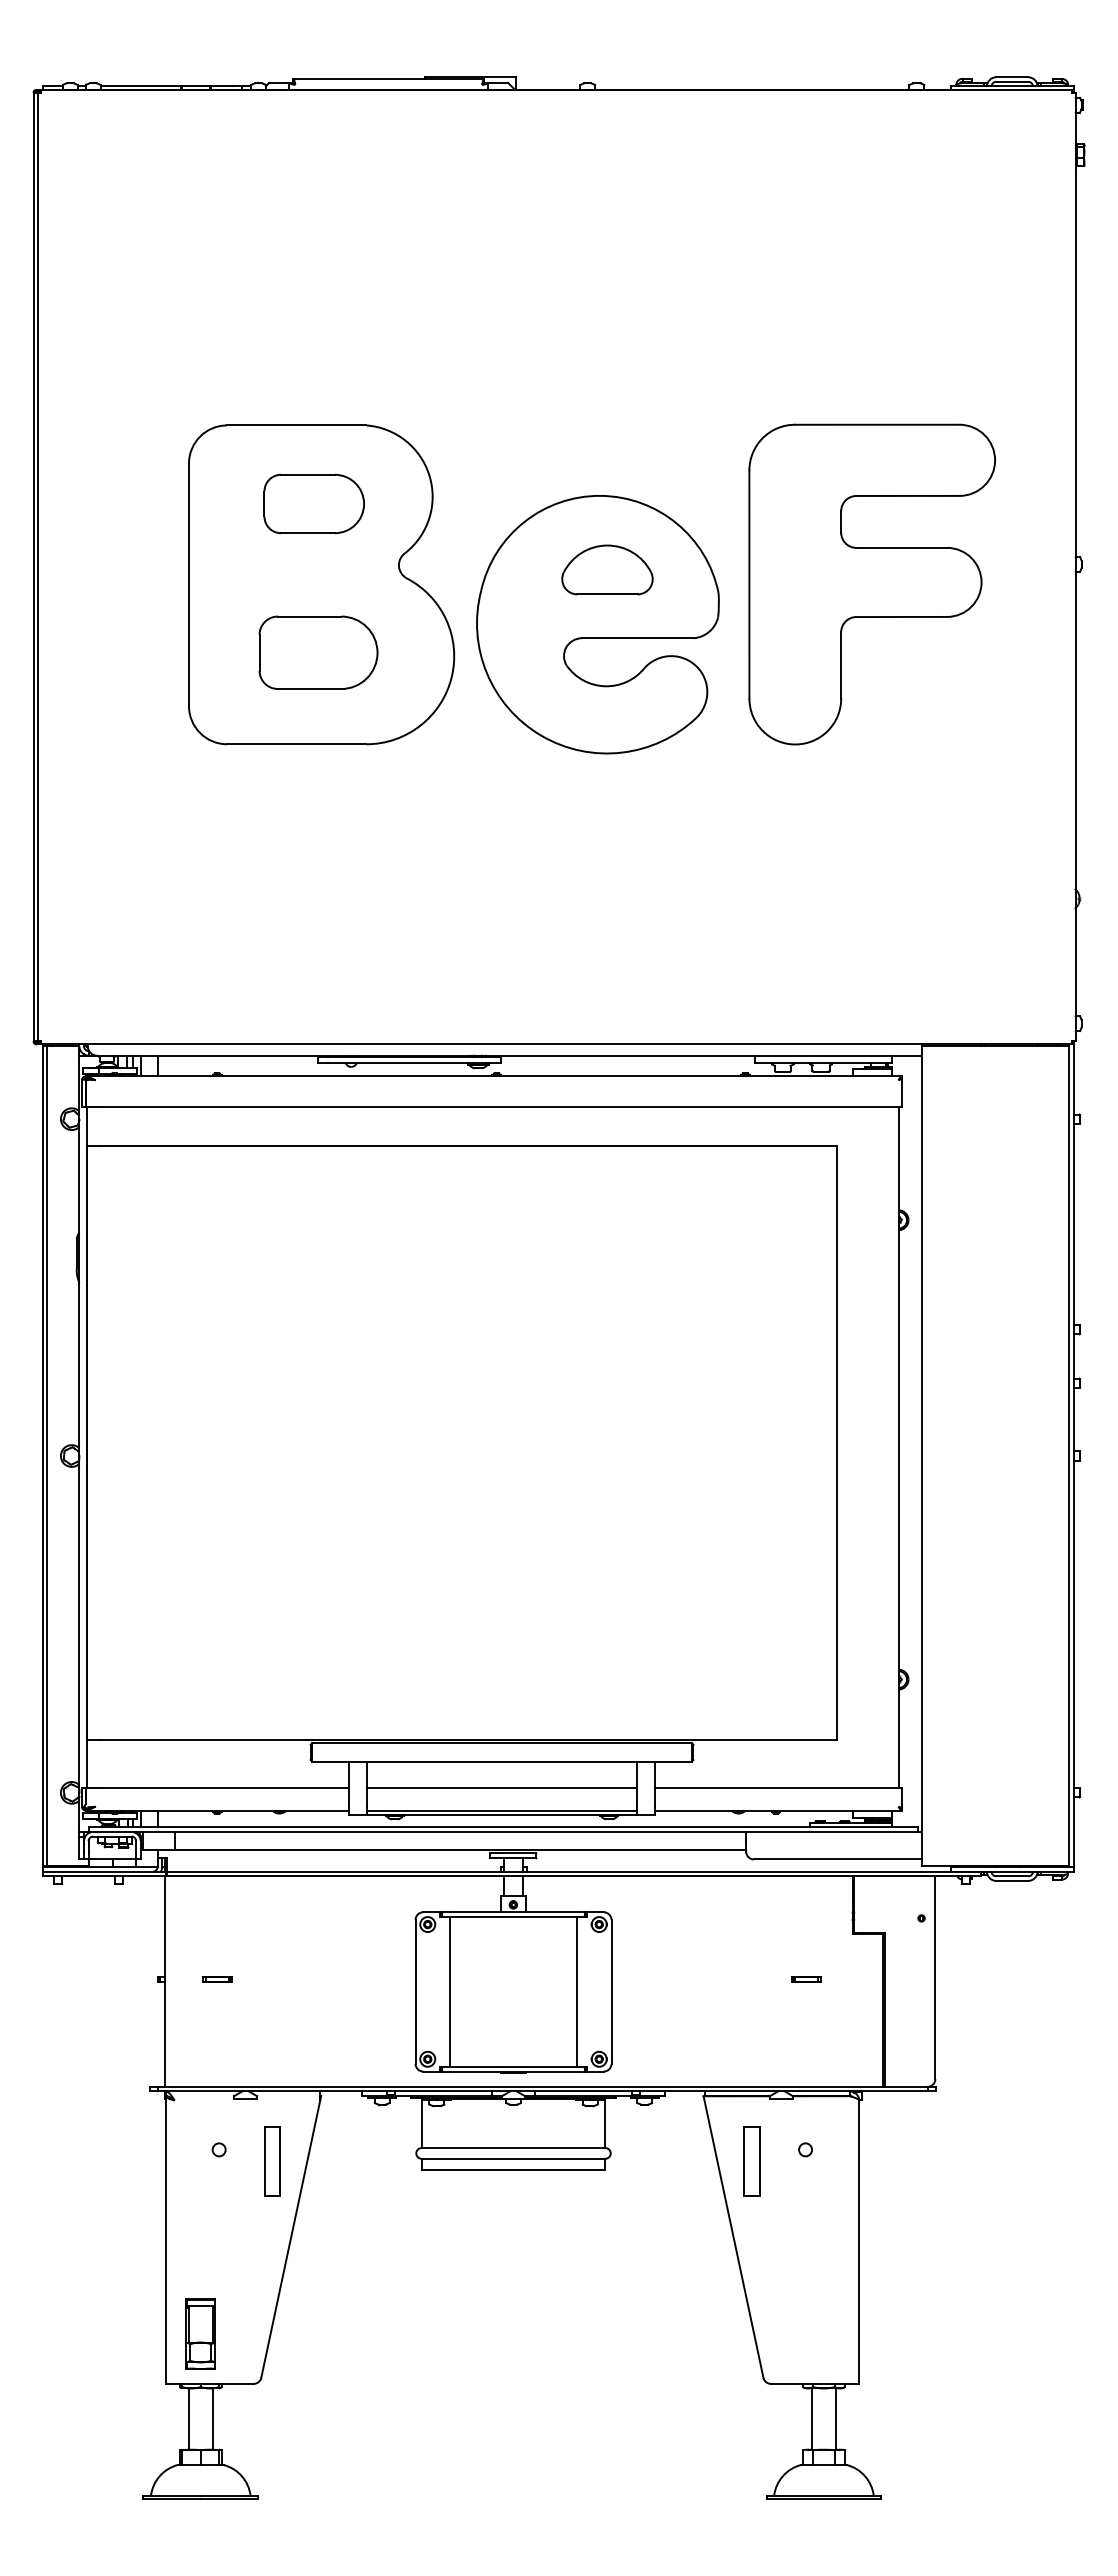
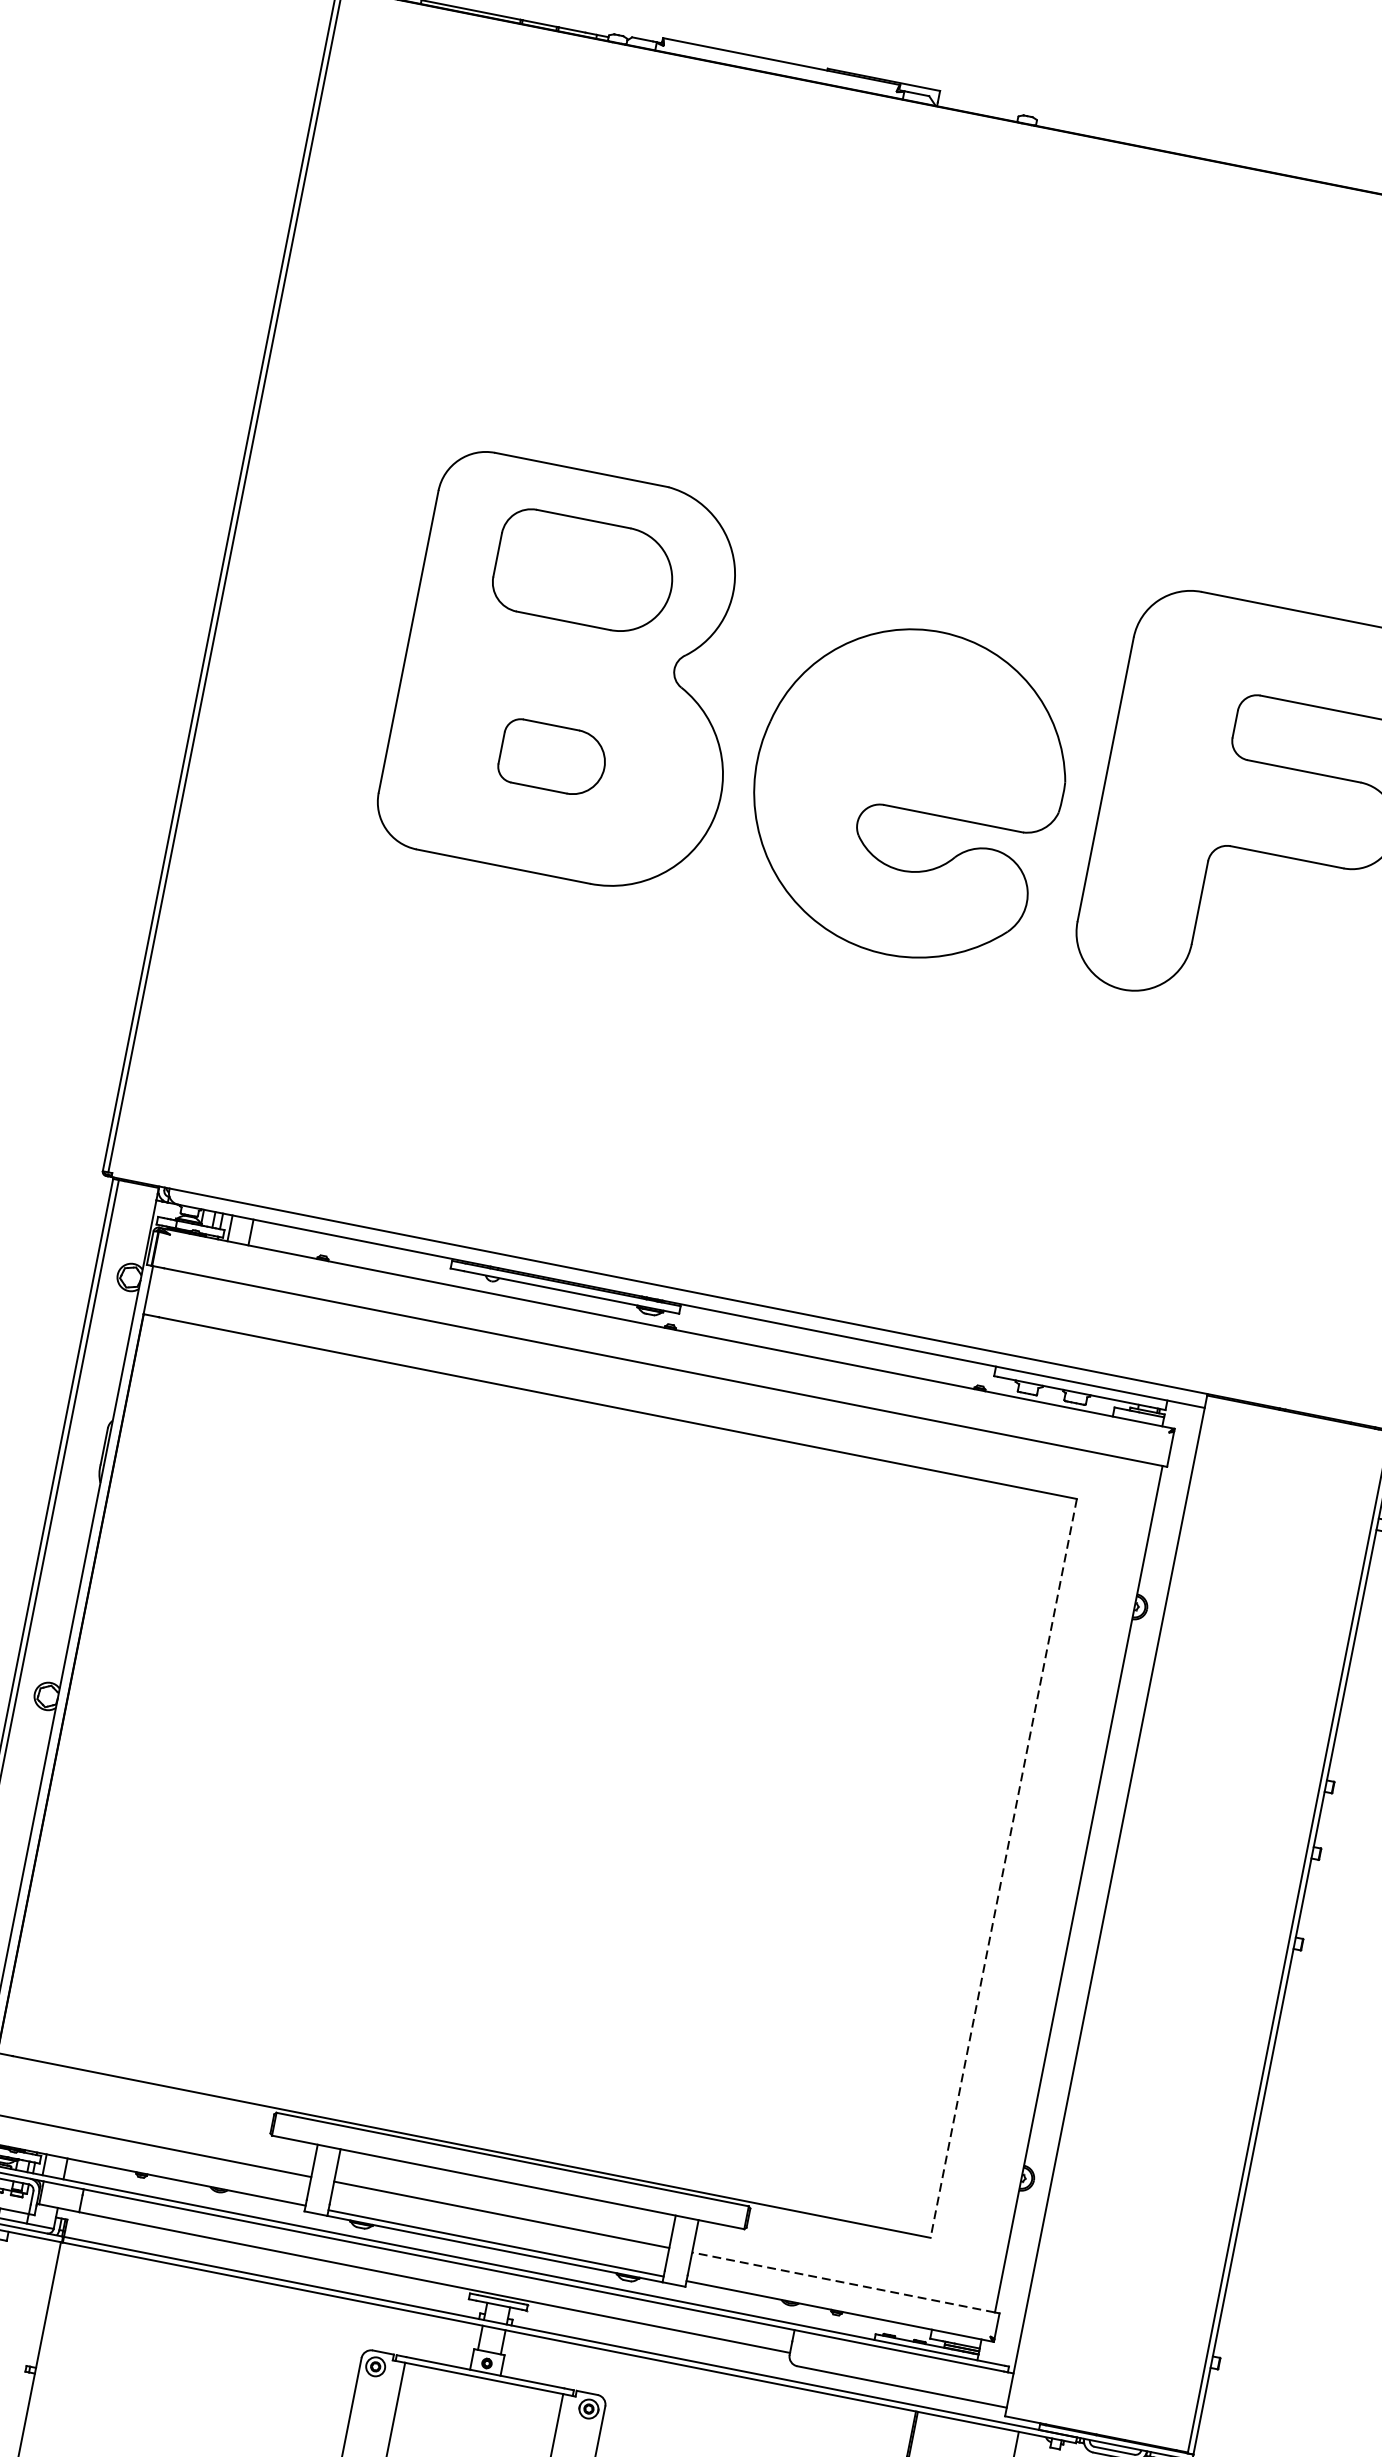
part: (313, 503) -> (583, 571), size x1.4
part: (607, 569) -> (932, 725), removed
part: (318, 652) -> (553, 757), size x0.7
line: (837, 1443) -> (1003, 1869), solid -> dashed
line: (776, 1787) -> (843, 2282), solid -> dashed
part: (217, 1979) -> (100, 2383), removed

